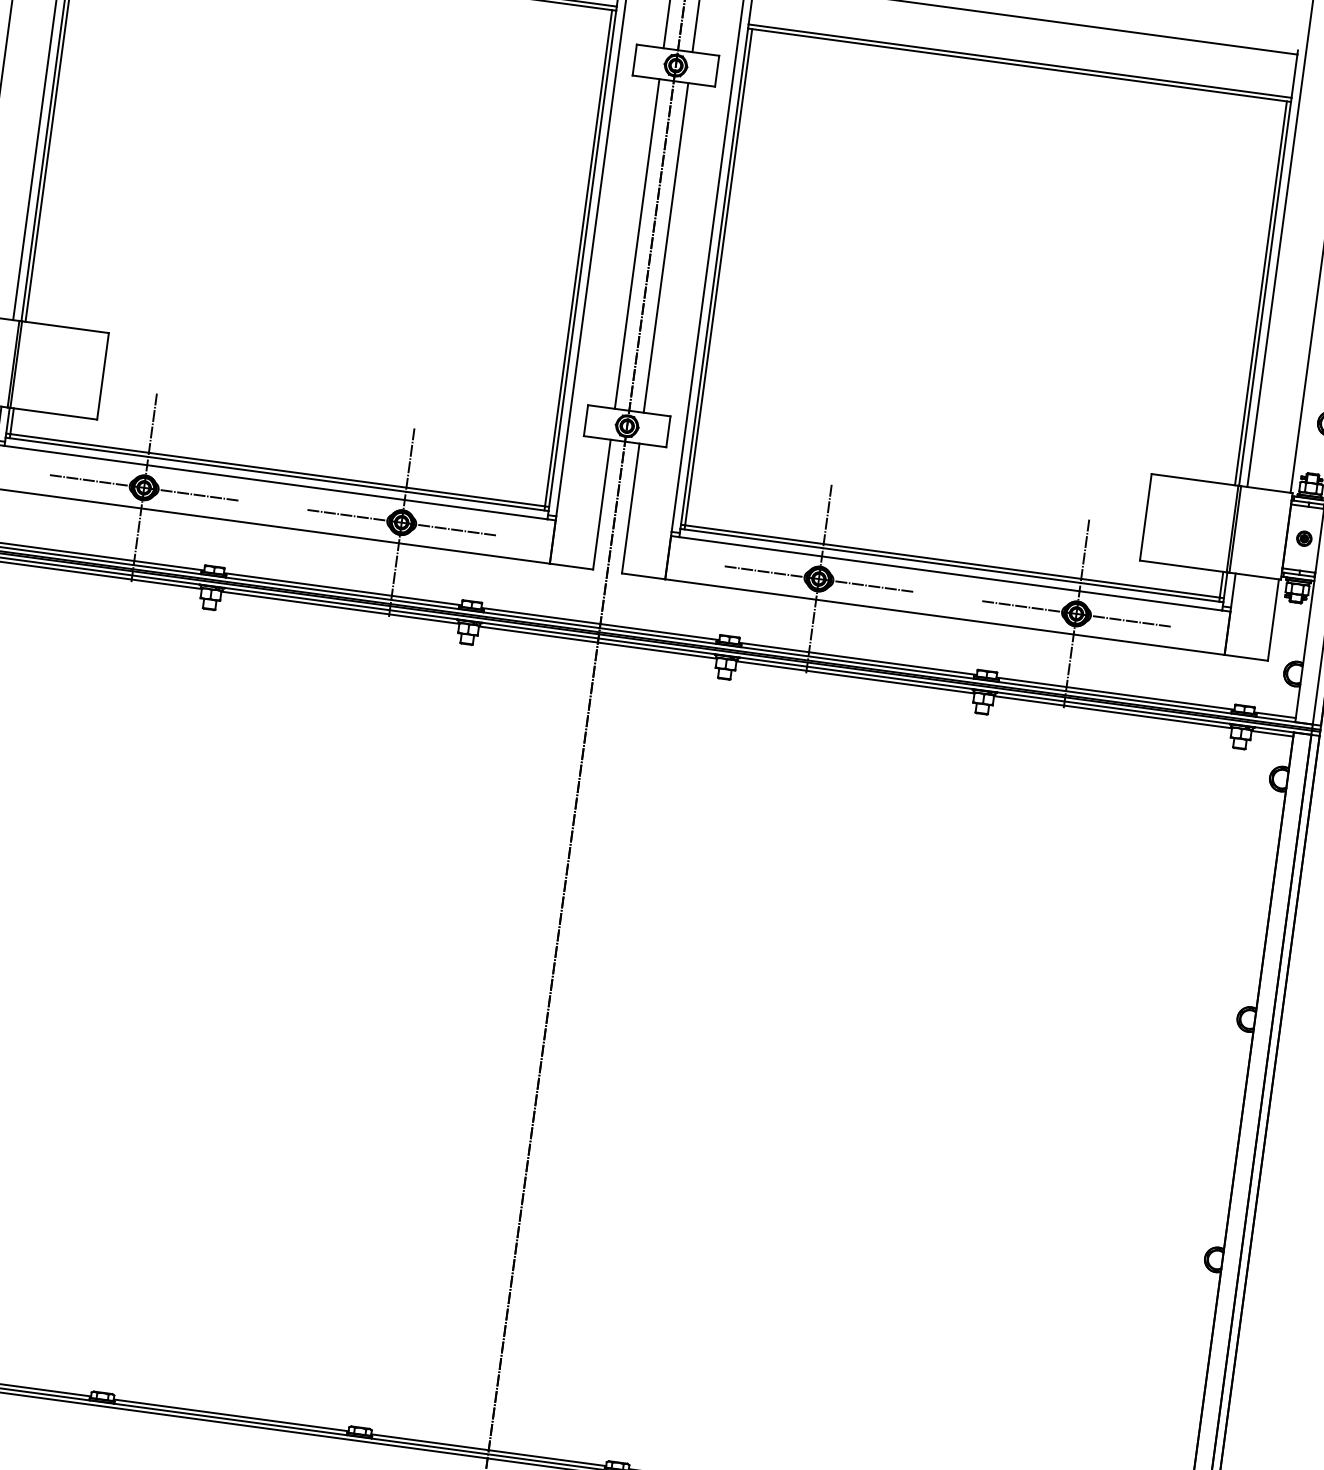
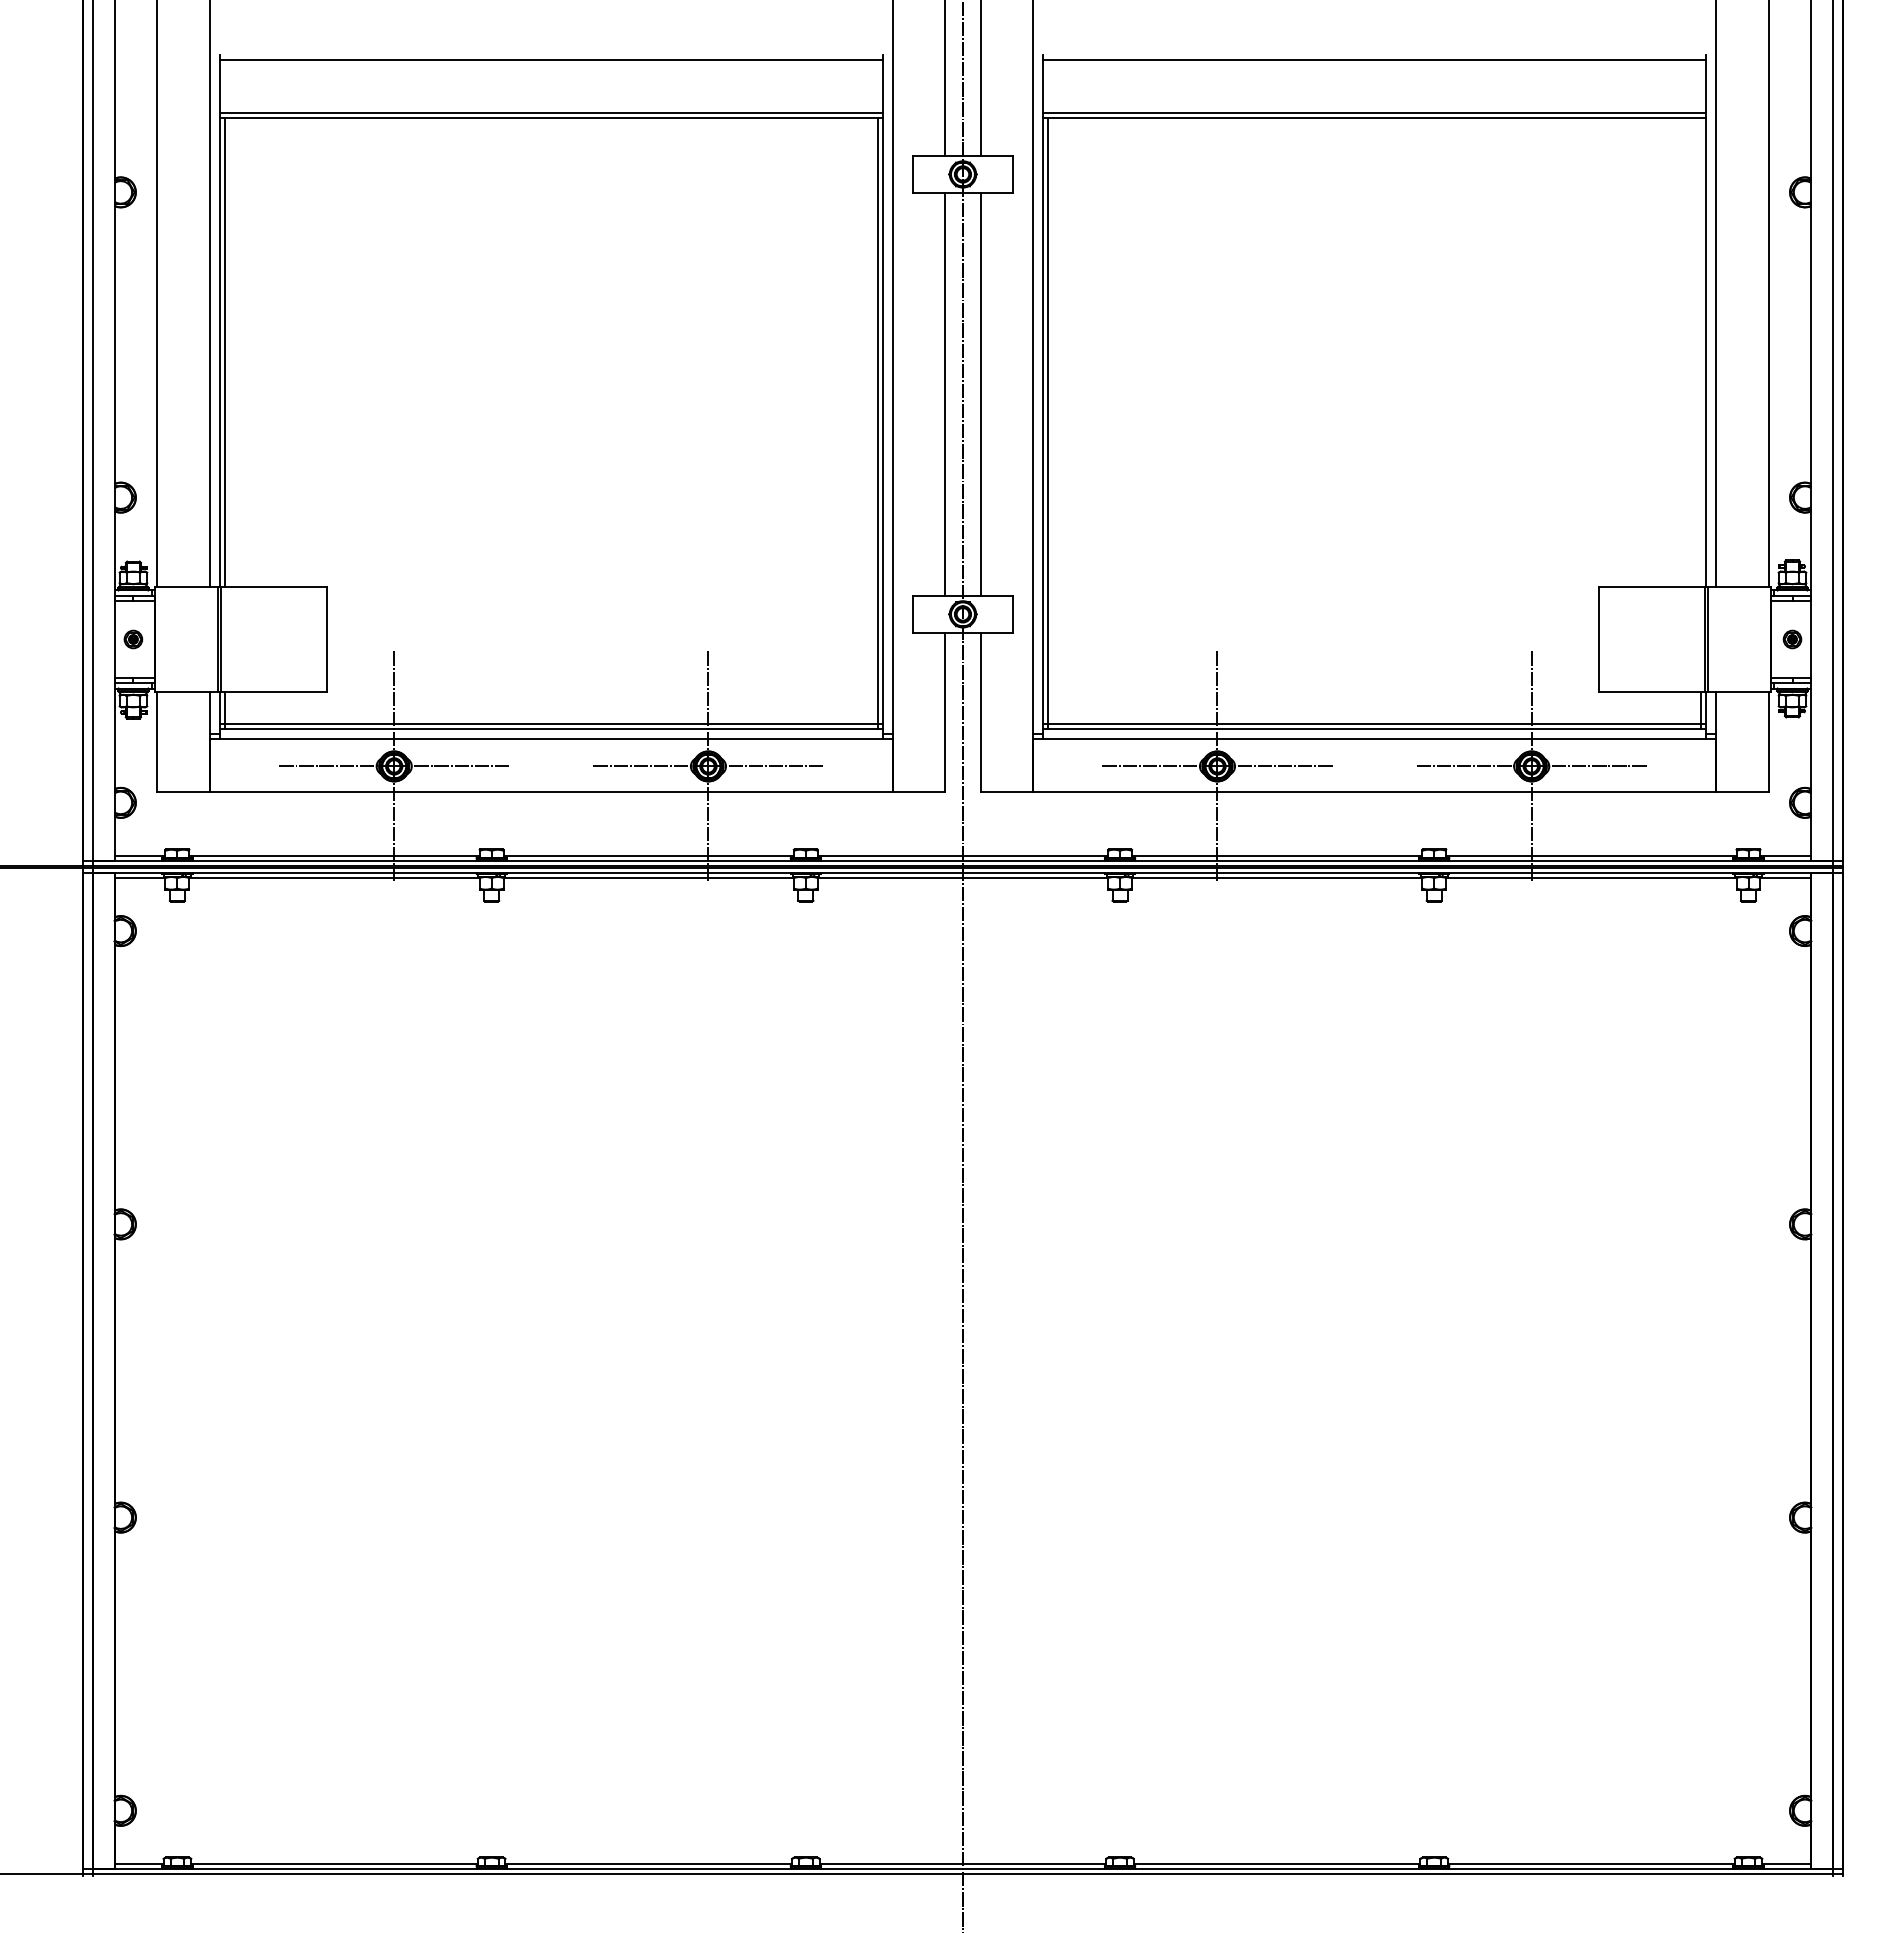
line: (1260, 293) -> (1700, 352), removed

